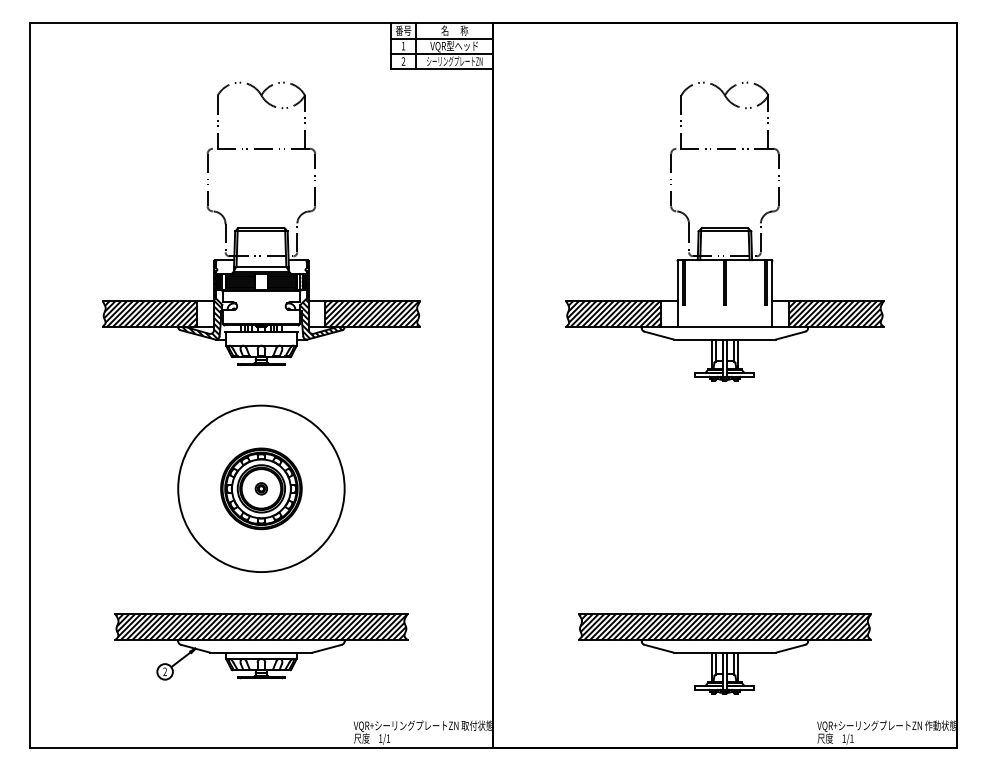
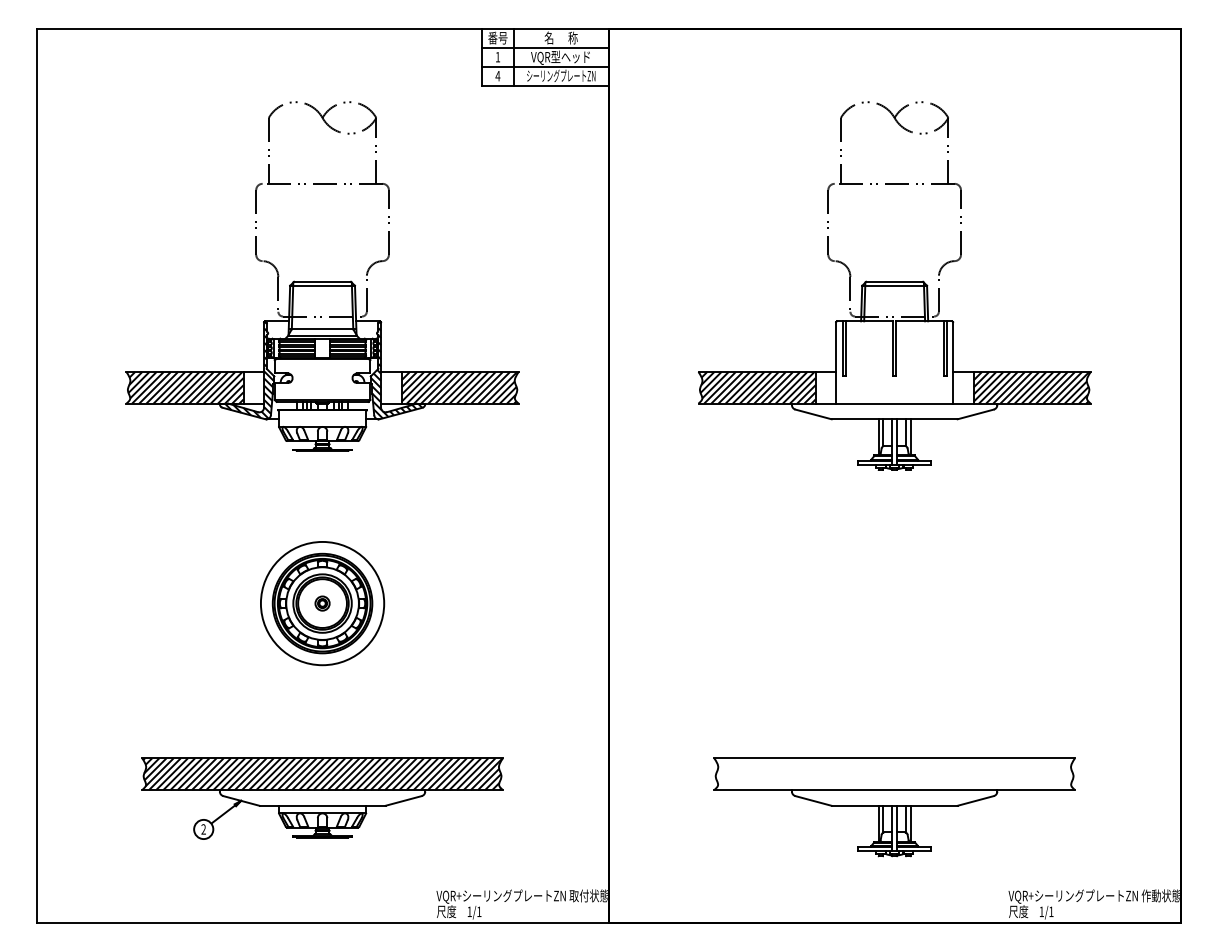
text: (403, 61) -> (497, 75), 2 -> 4
circle: (261, 488) -> (322, 603), size x0.6
hatch: (724, 627) -> (894, 774), removed

